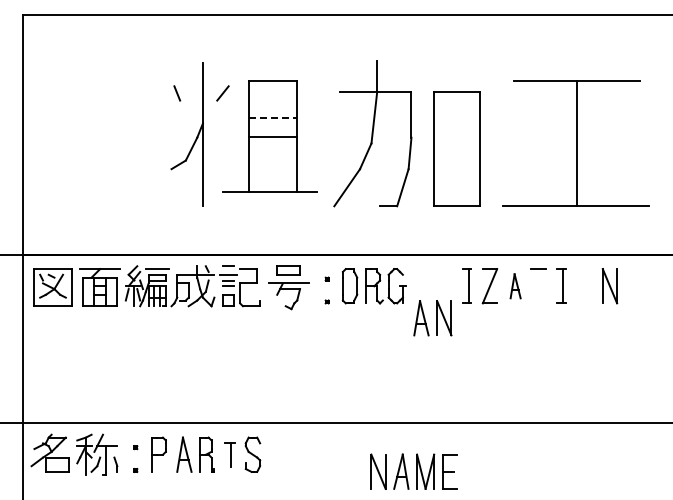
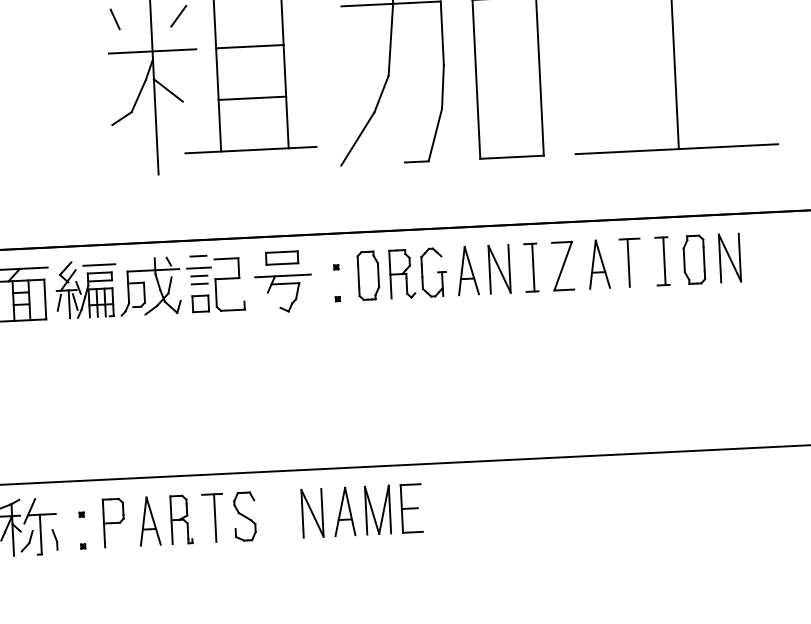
line: (202, 117) -> (151, 51), added
line: (273, 117) -> (250, 46), dashed -> solid
line: (272, 136) -> (251, 97), moved
line: (212, 145) -> (167, 89), added
part: (515, 286) -> (598, 264), size x1.43
line: (537, 286) -> (629, 263), added
part: (584, 286) -> (694, 260), added
part: (432, 318) -> (483, 270), moved
part: (229, 454) -> (212, 517), size x1.43
part: (413, 471) -> (361, 510), moved

